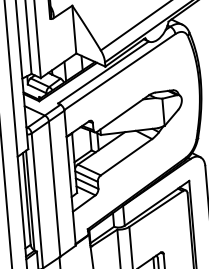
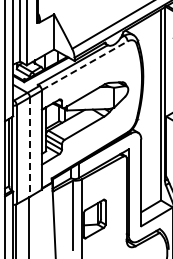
line: (120, 71) -> (85, 65), solid -> dashed
line: (55, 189) -> (30, 147), solid -> dashed

